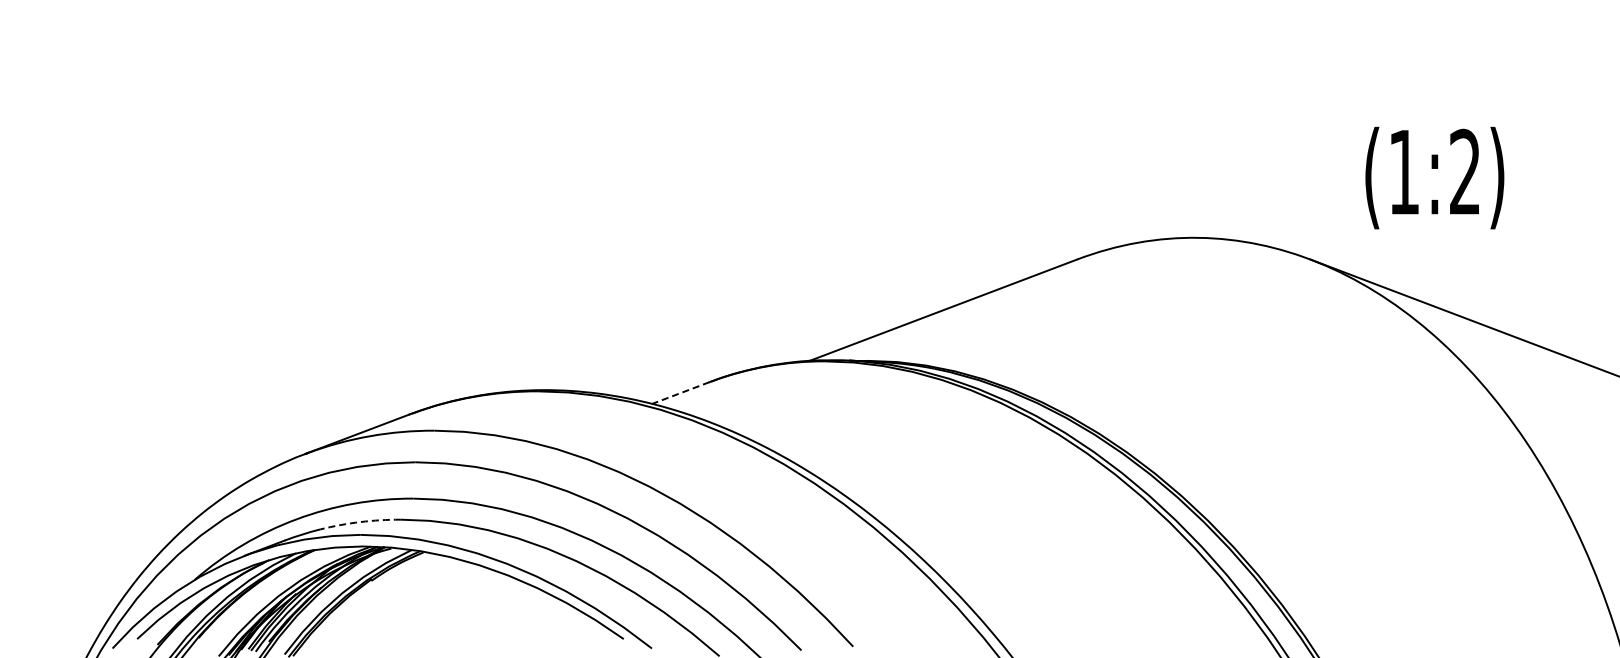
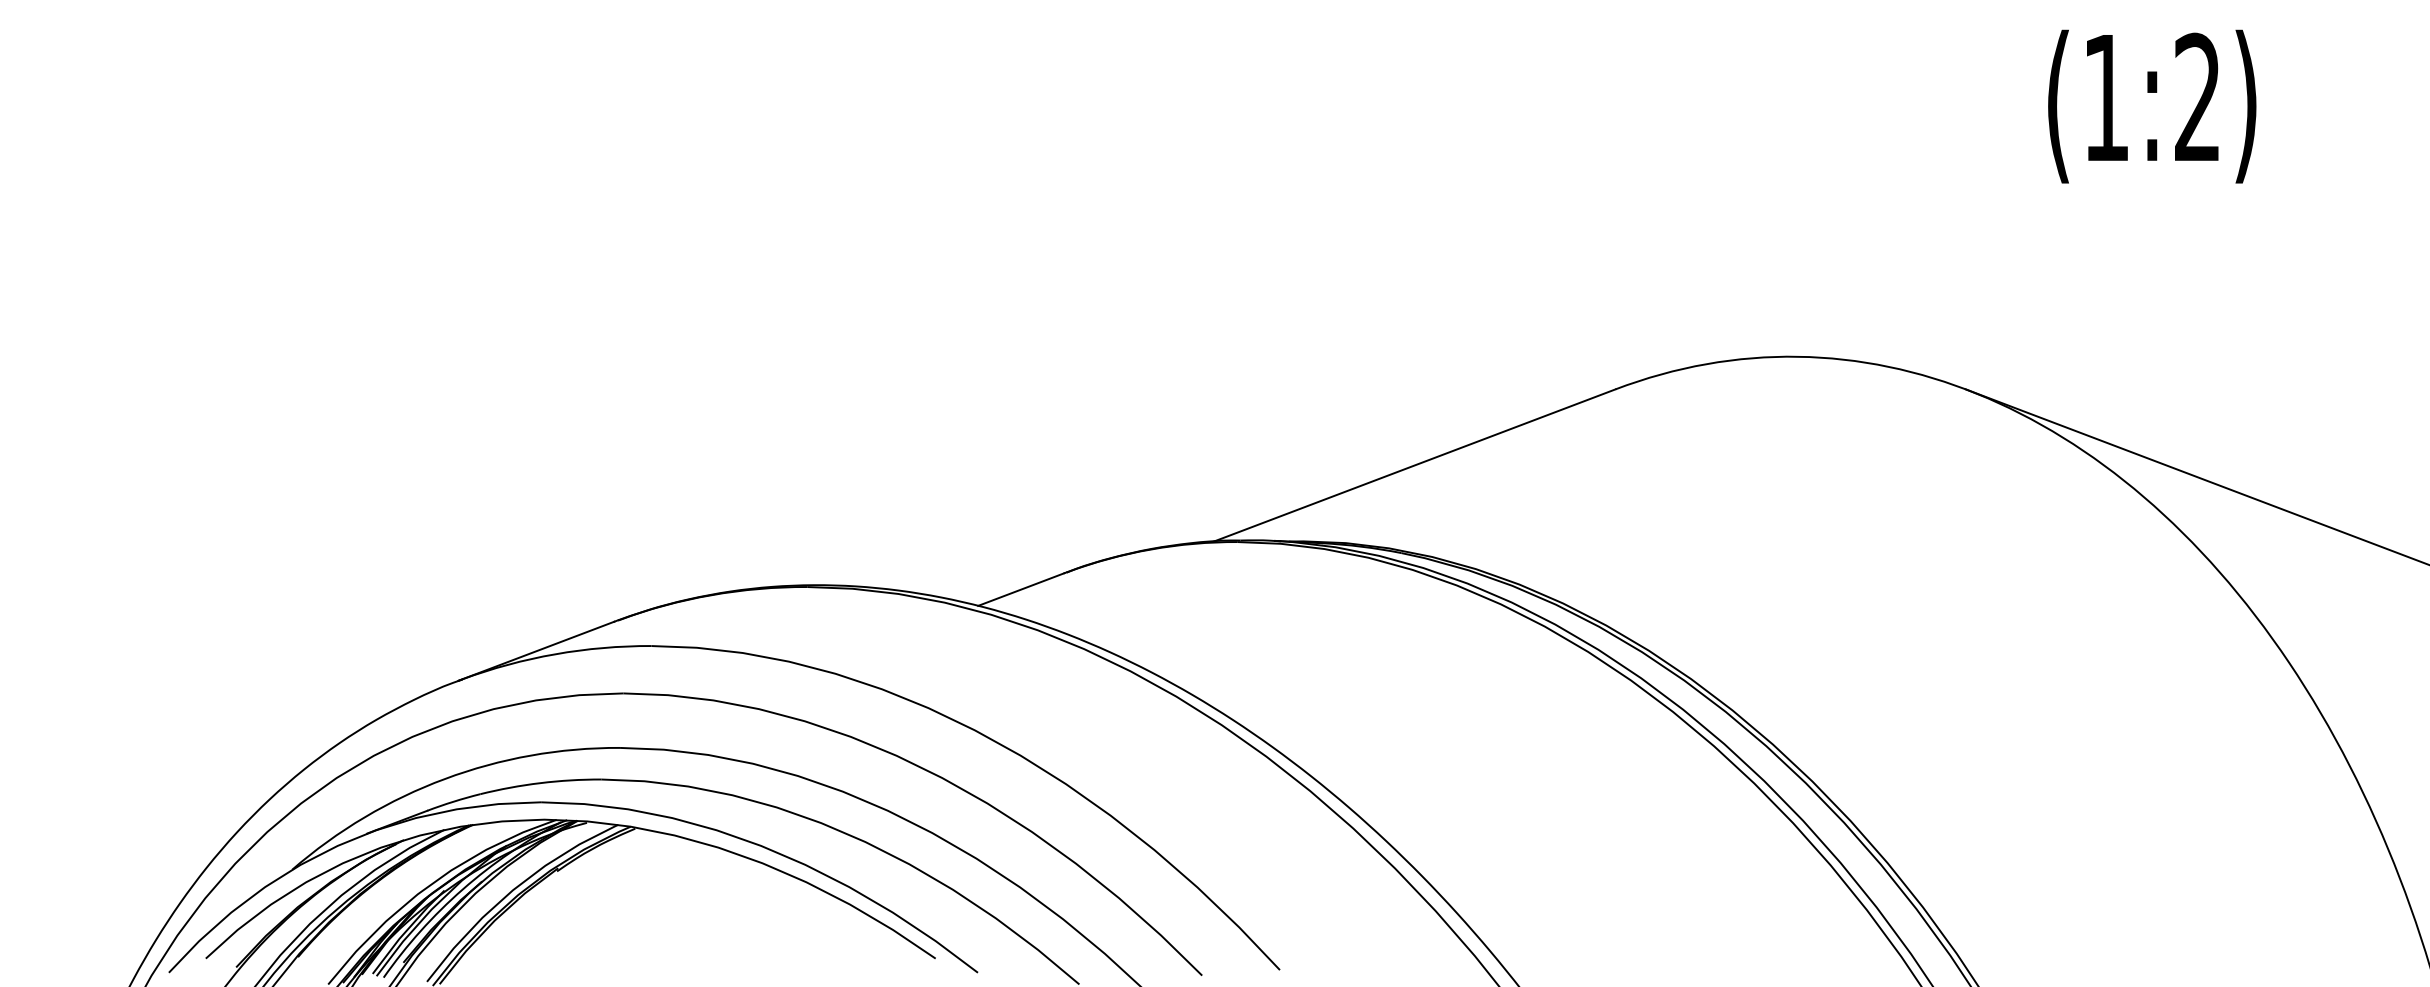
text: (1434, 177) -> (2151, 105), moved
line: (680, 393) -> (1020, 590), dashed -> solid
arc: (360, 522) -> (540, 783), dashed -> solid

